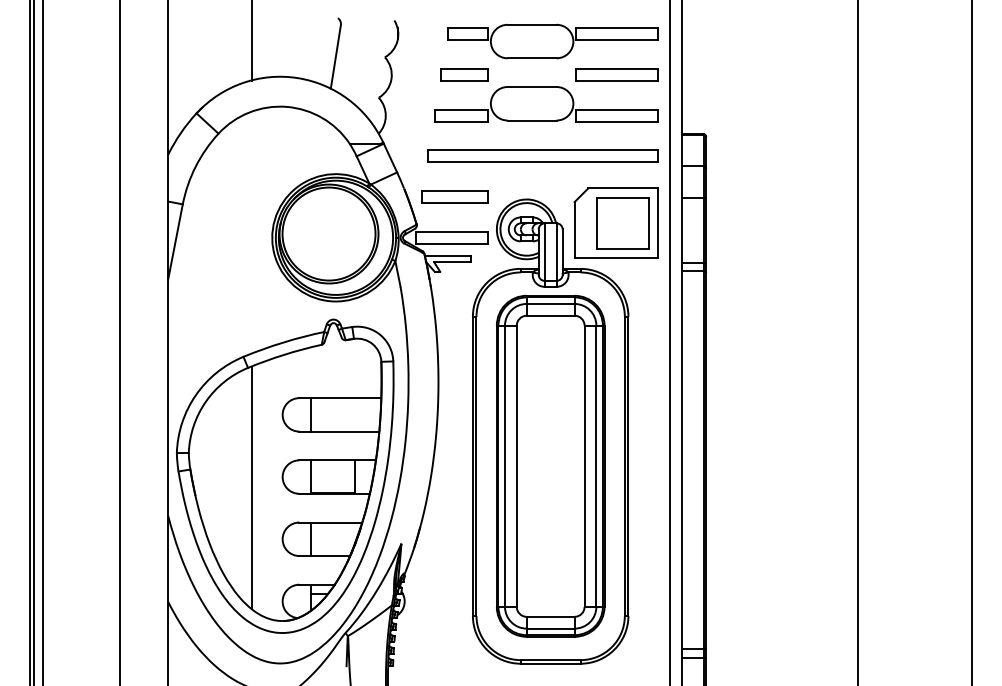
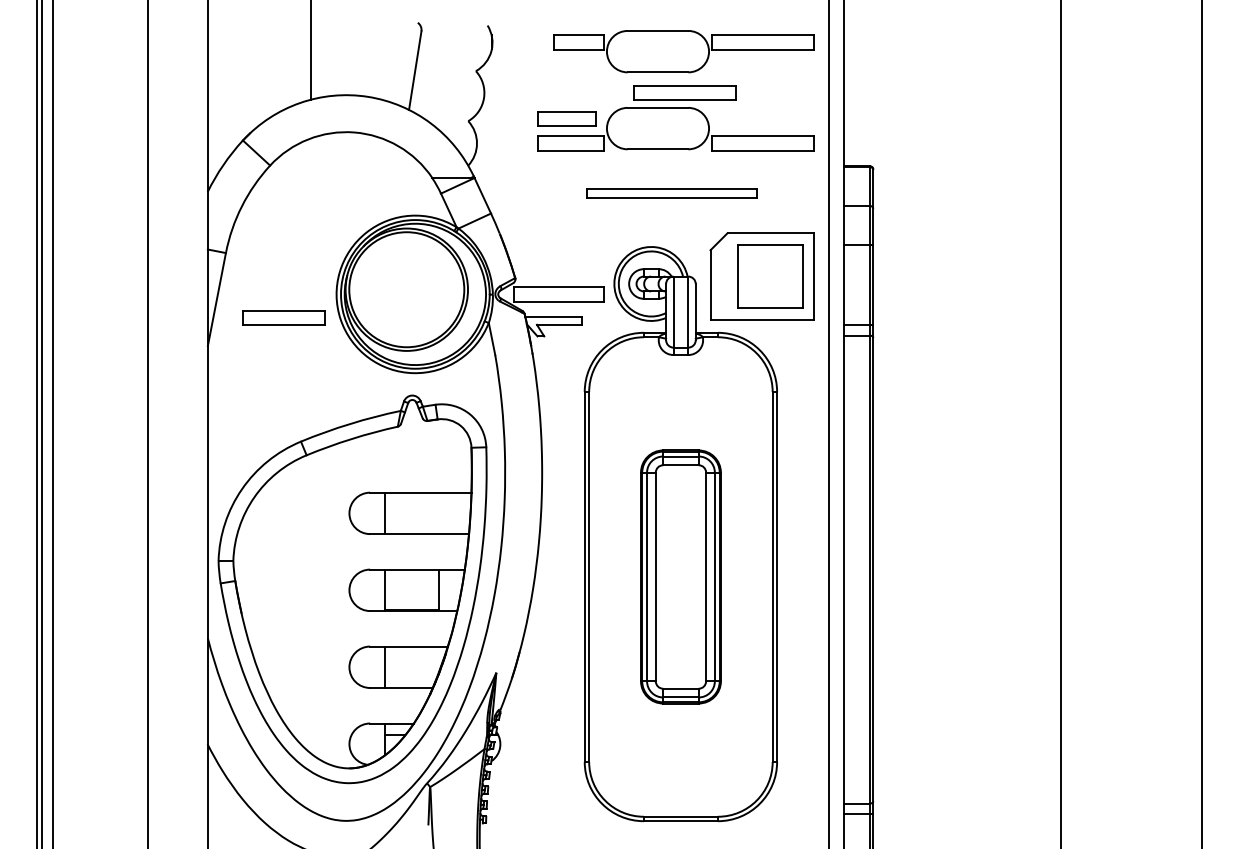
part: (464, 74) -> (566, 118), moved
part: (616, 74) -> (684, 92), moved
part: (543, 156) -> (671, 193), size x0.6
part: (454, 196) -> (283, 317), moved
part: (550, 465) -> (680, 576), size x0.6
line: (251, 487) -> (310, 603), removed

